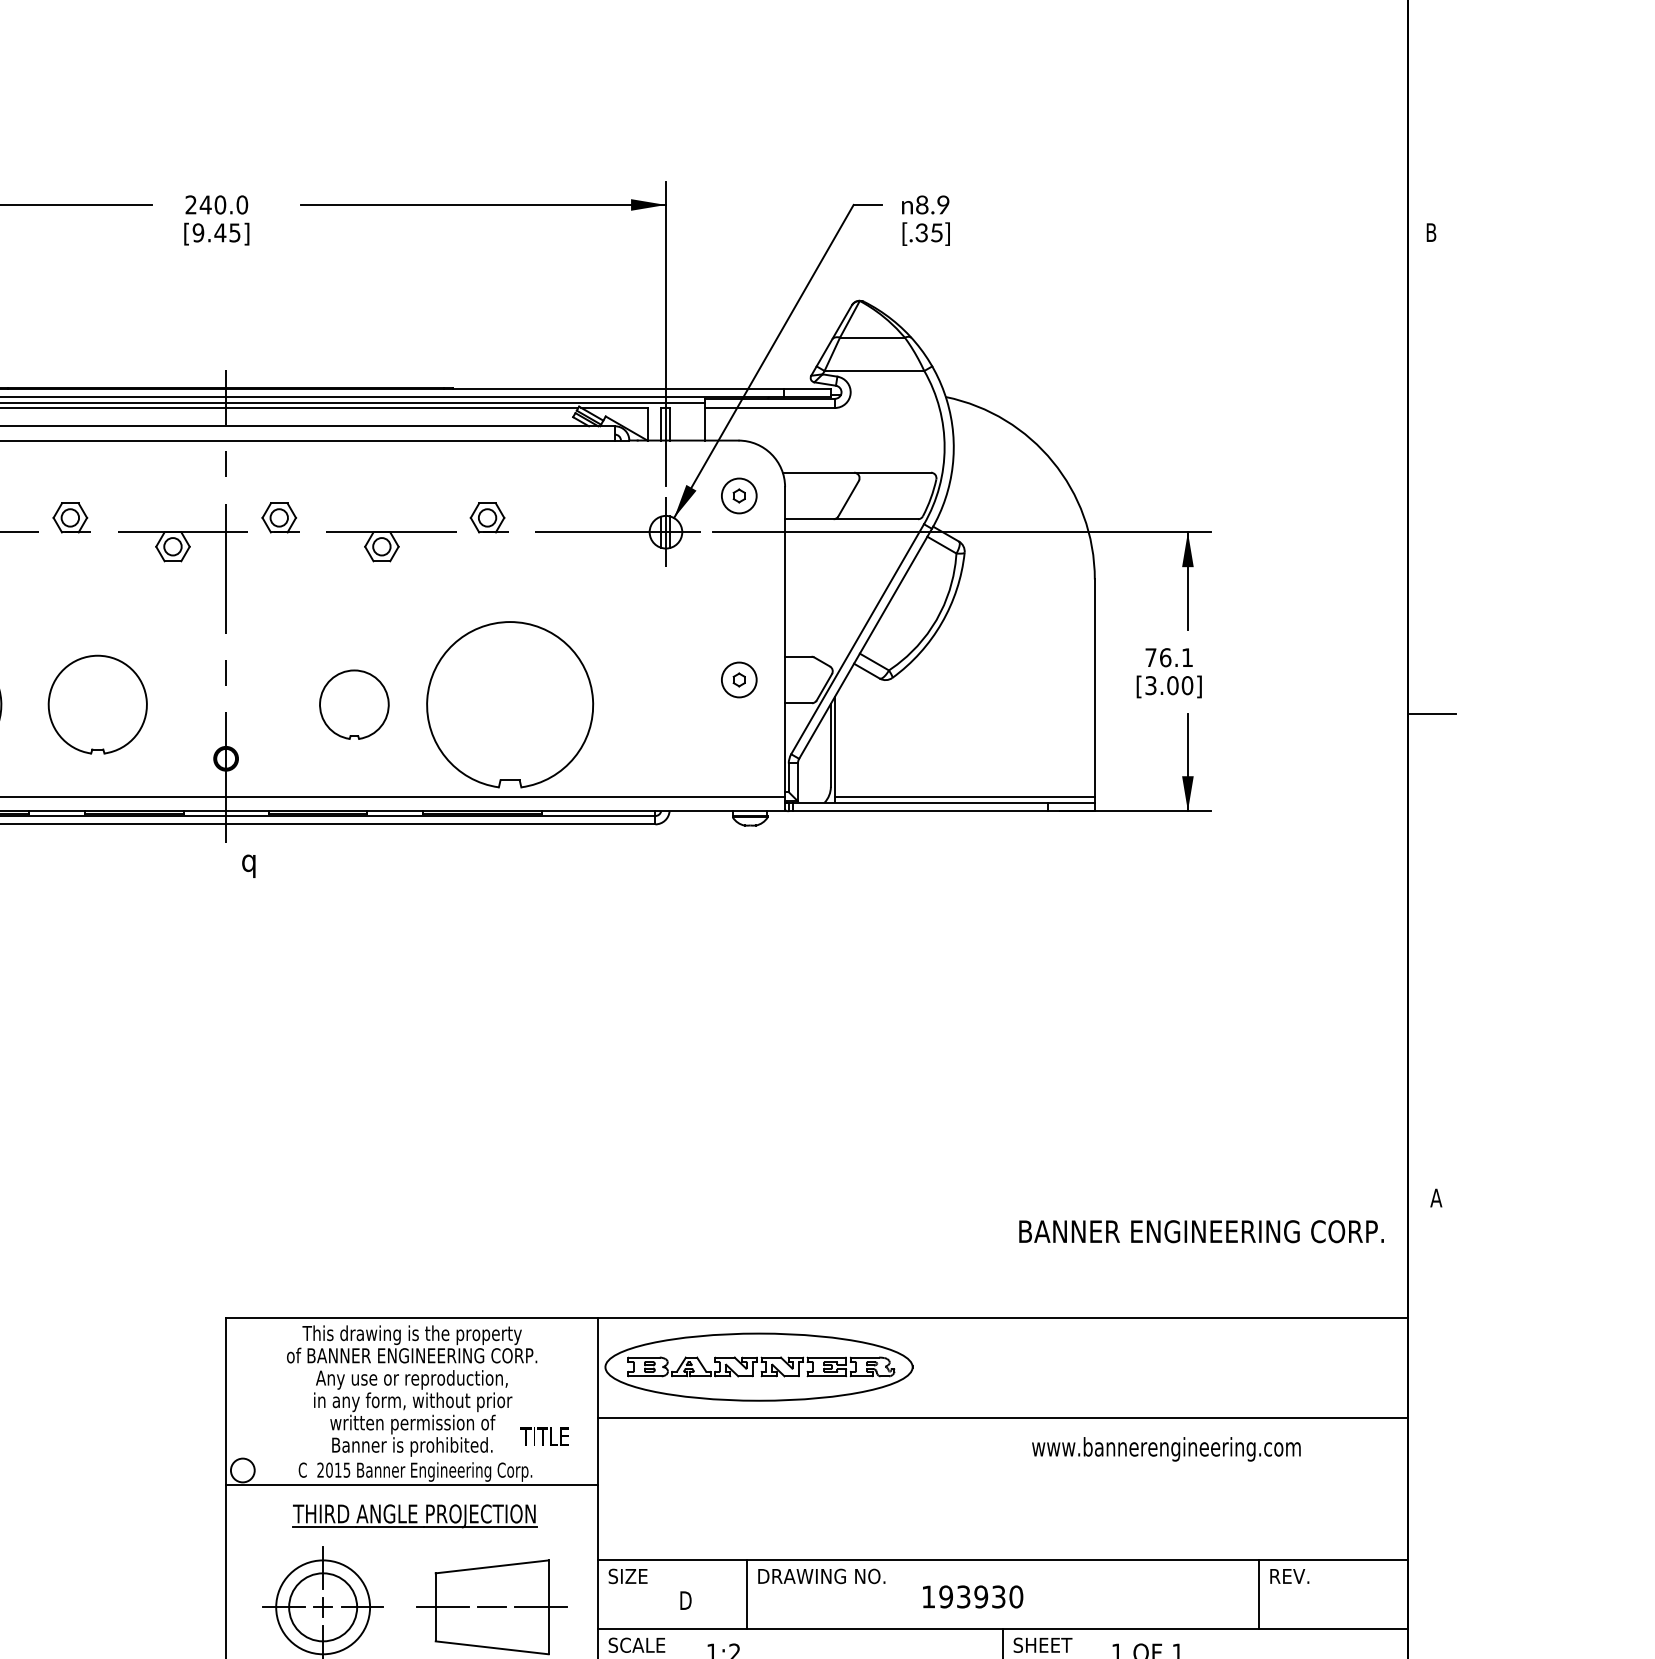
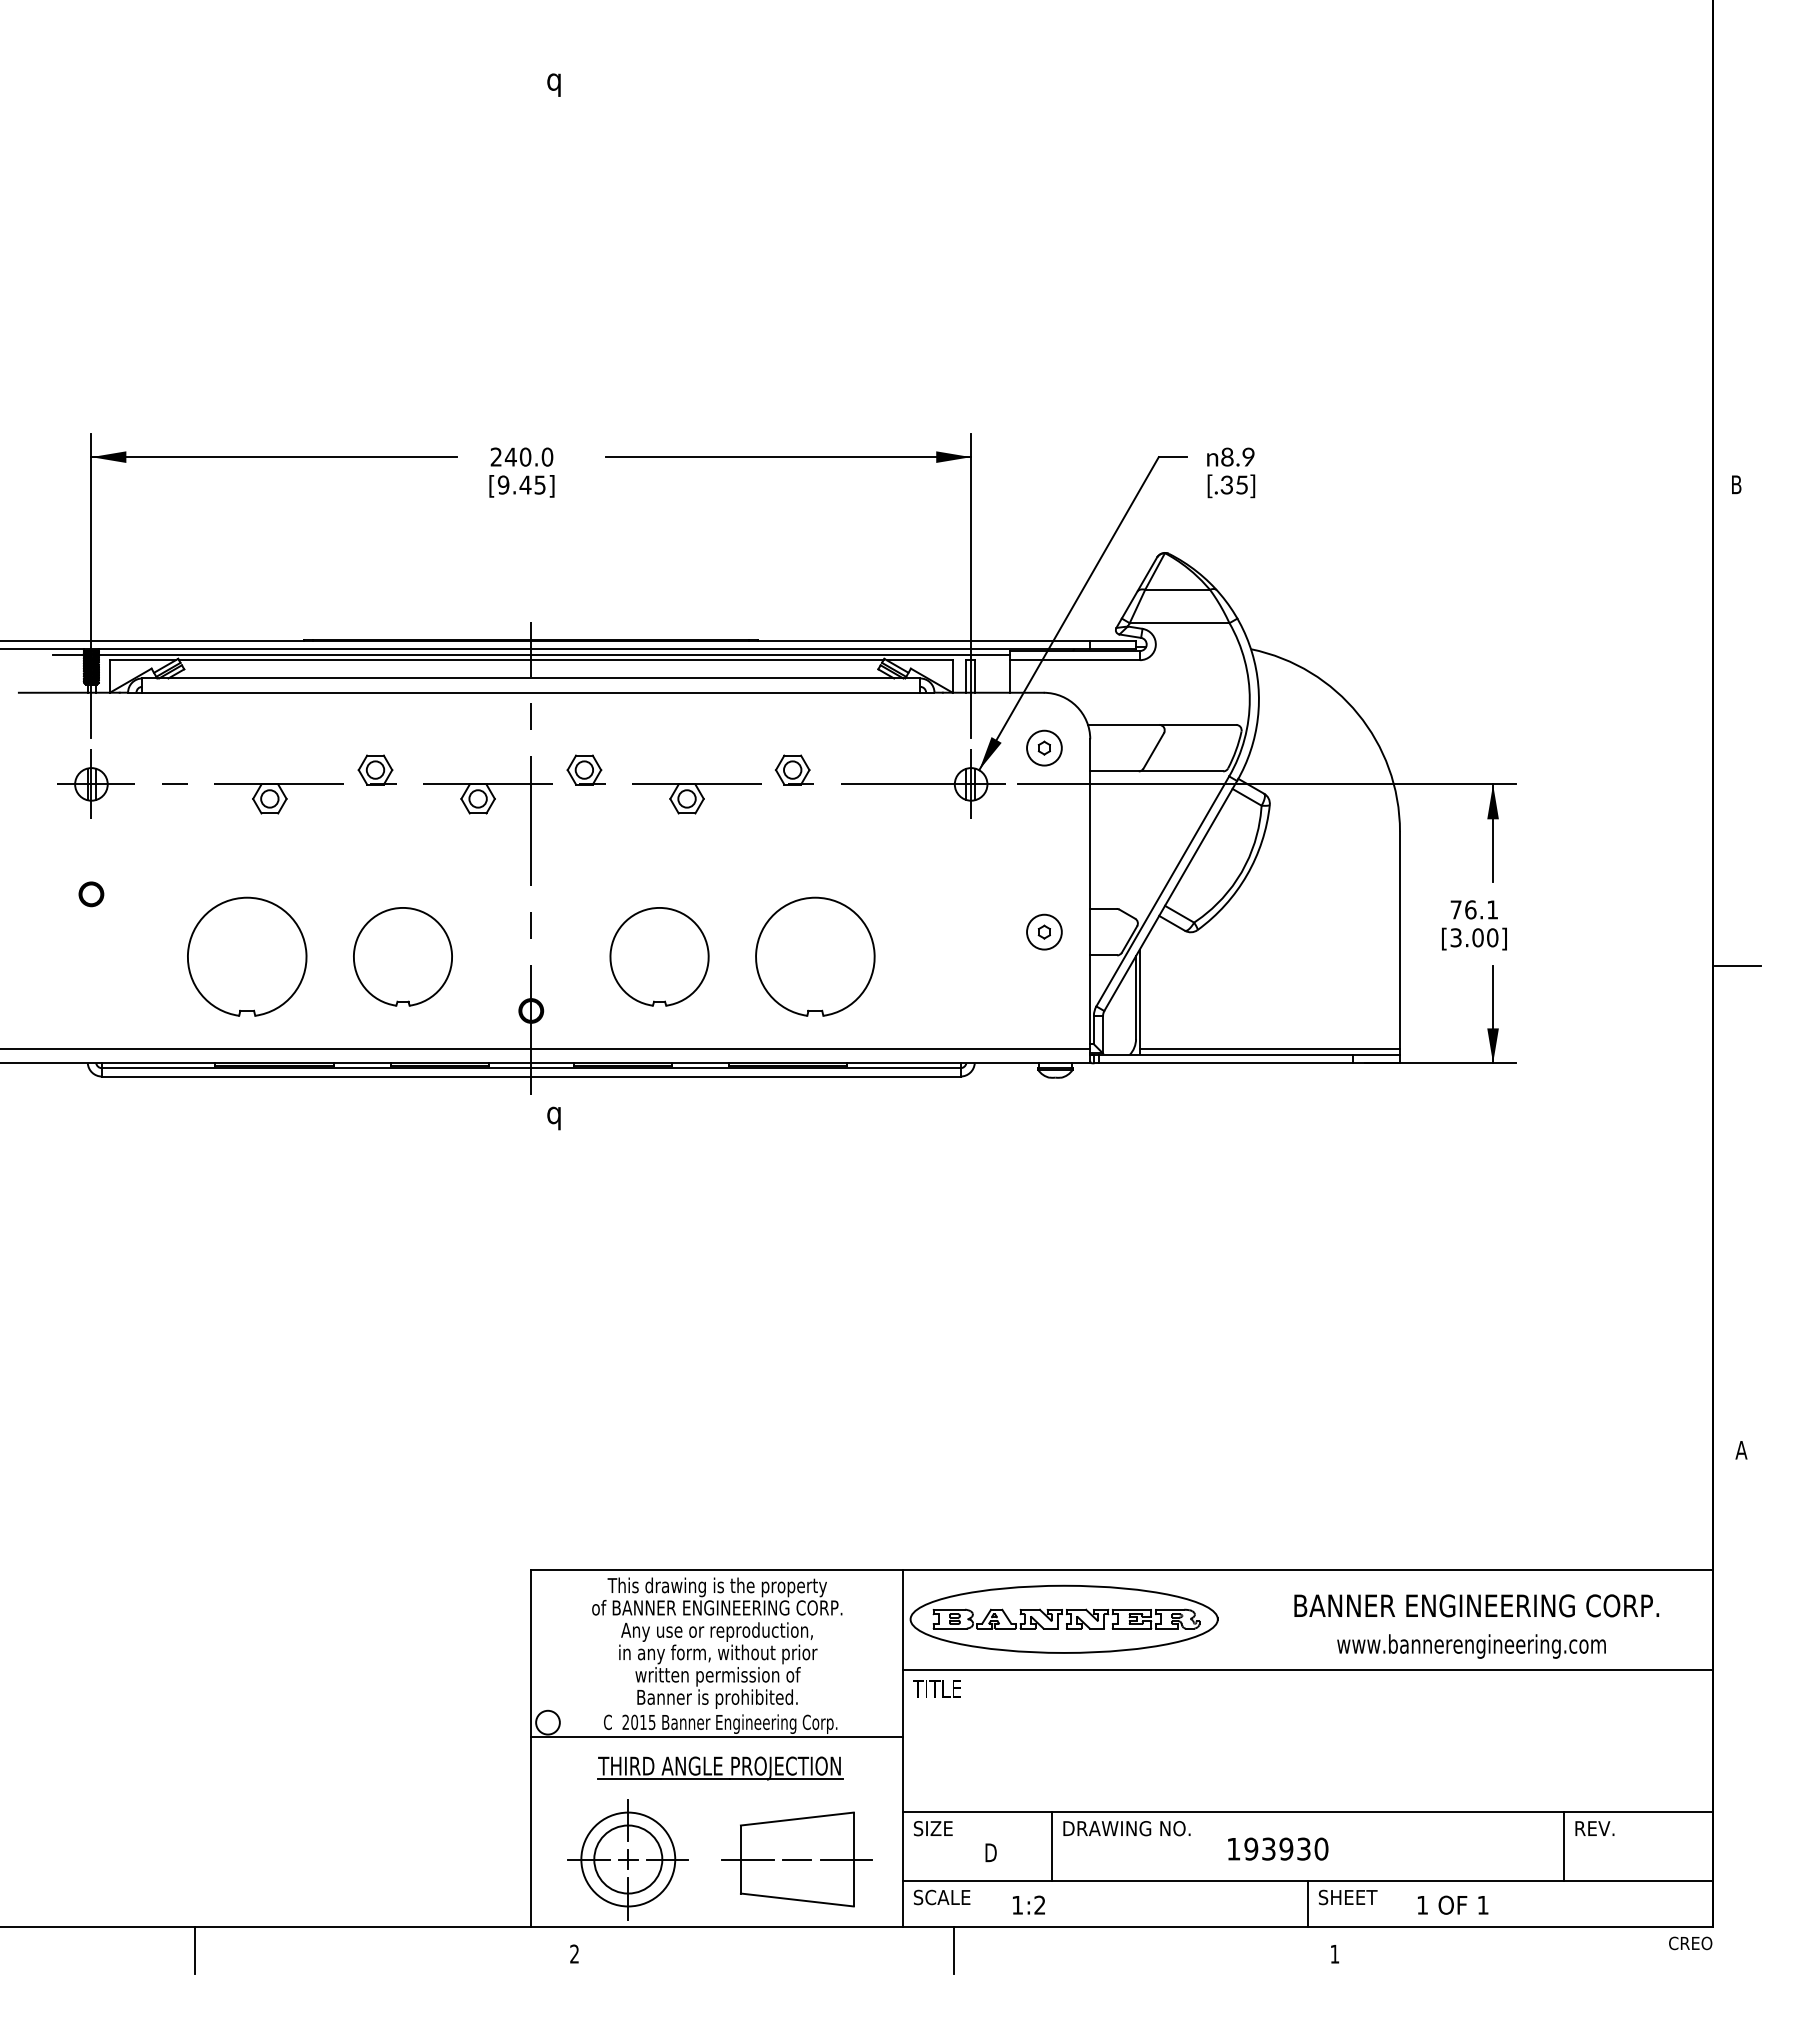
part: (354, 704) -> (659, 956), size x1.43
part: (510, 704) -> (815, 956), size x0.71
text: (1201, 1231) -> (1476, 1605), moved
text: (544, 1436) -> (936, 1688), moved
text: (1166, 1449) -> (1471, 1646), moved

